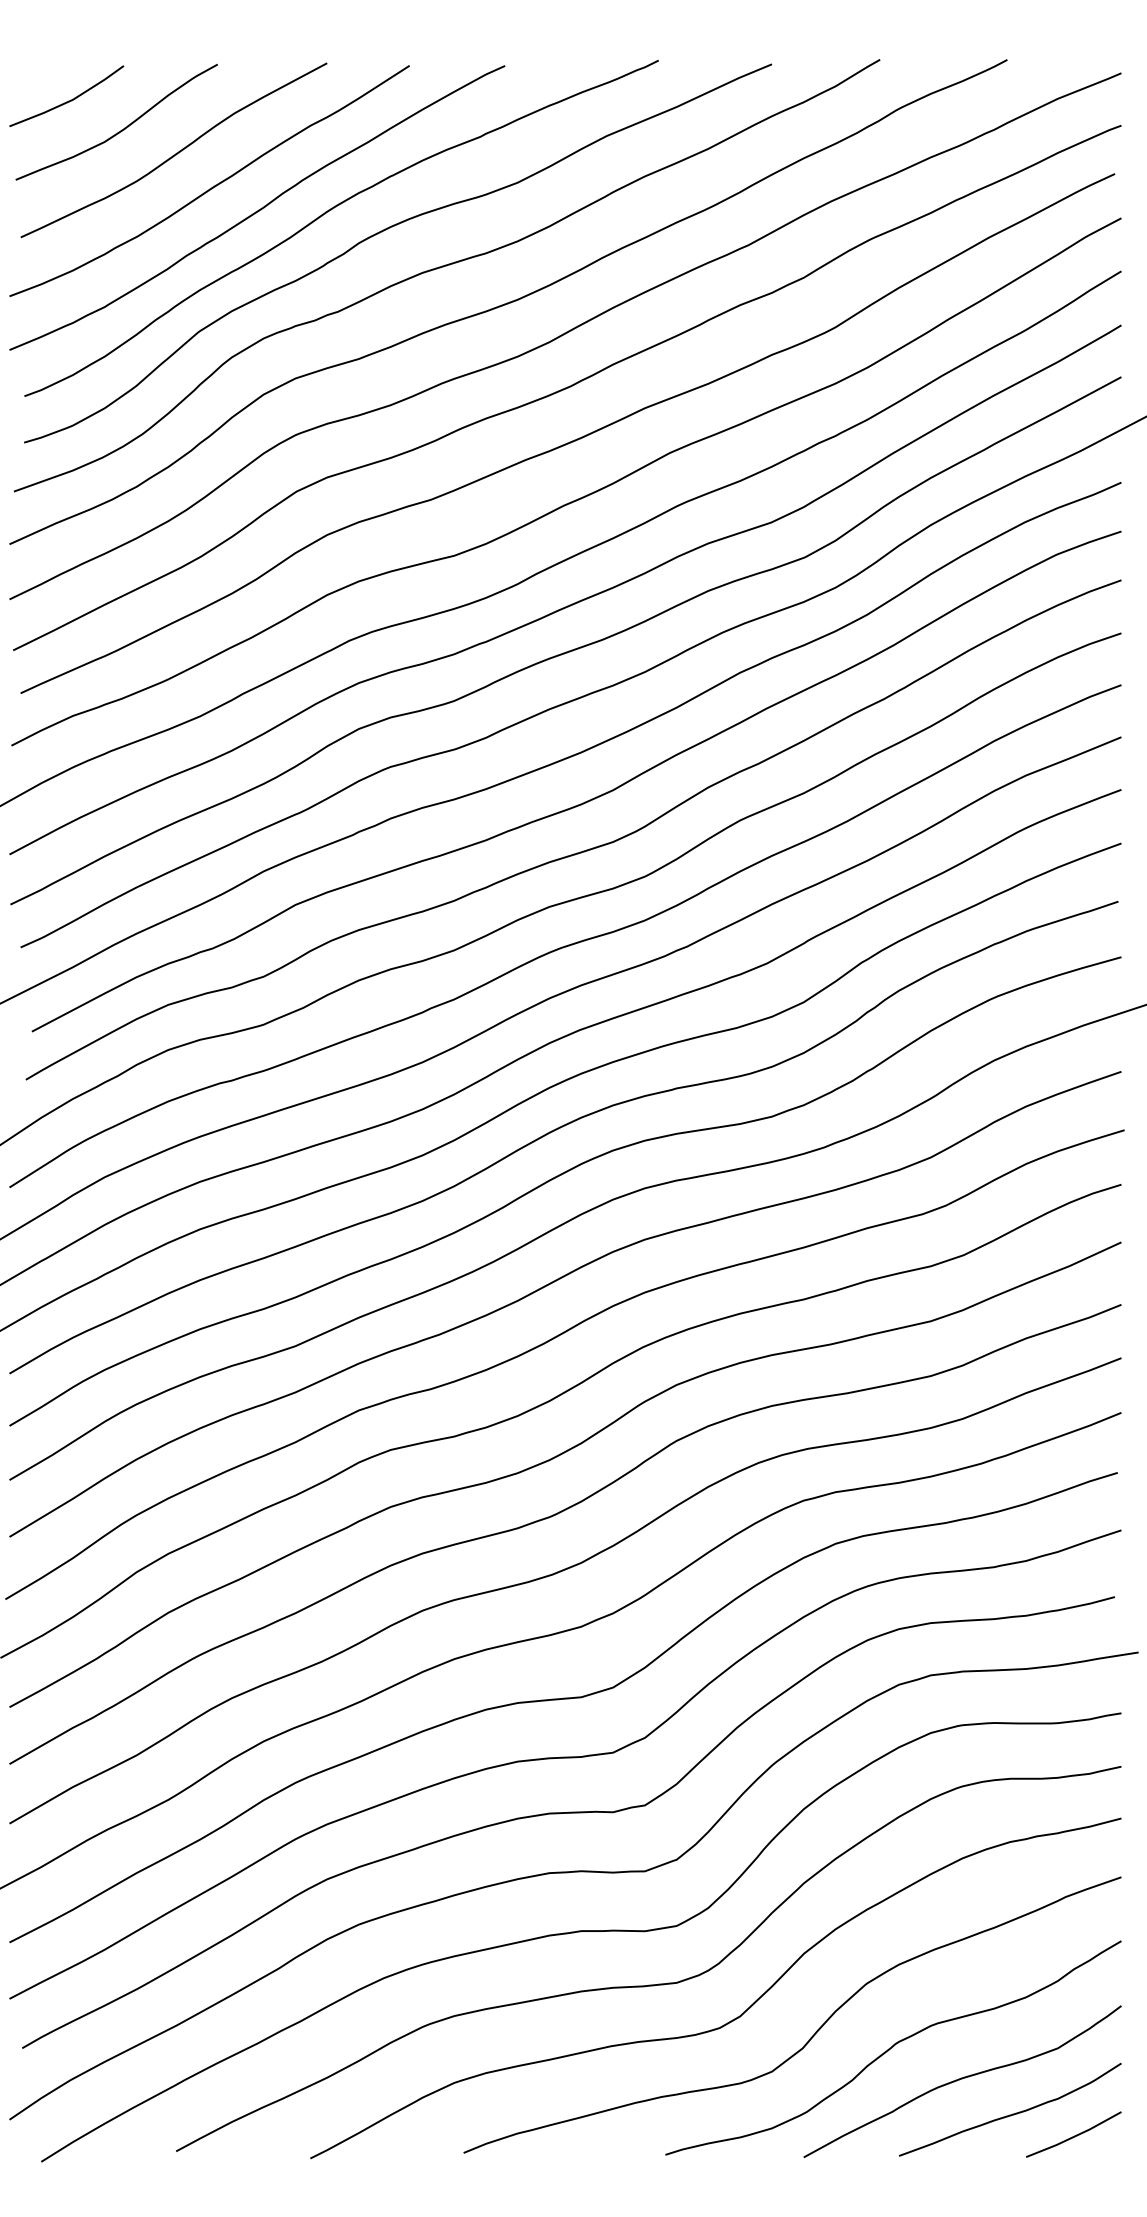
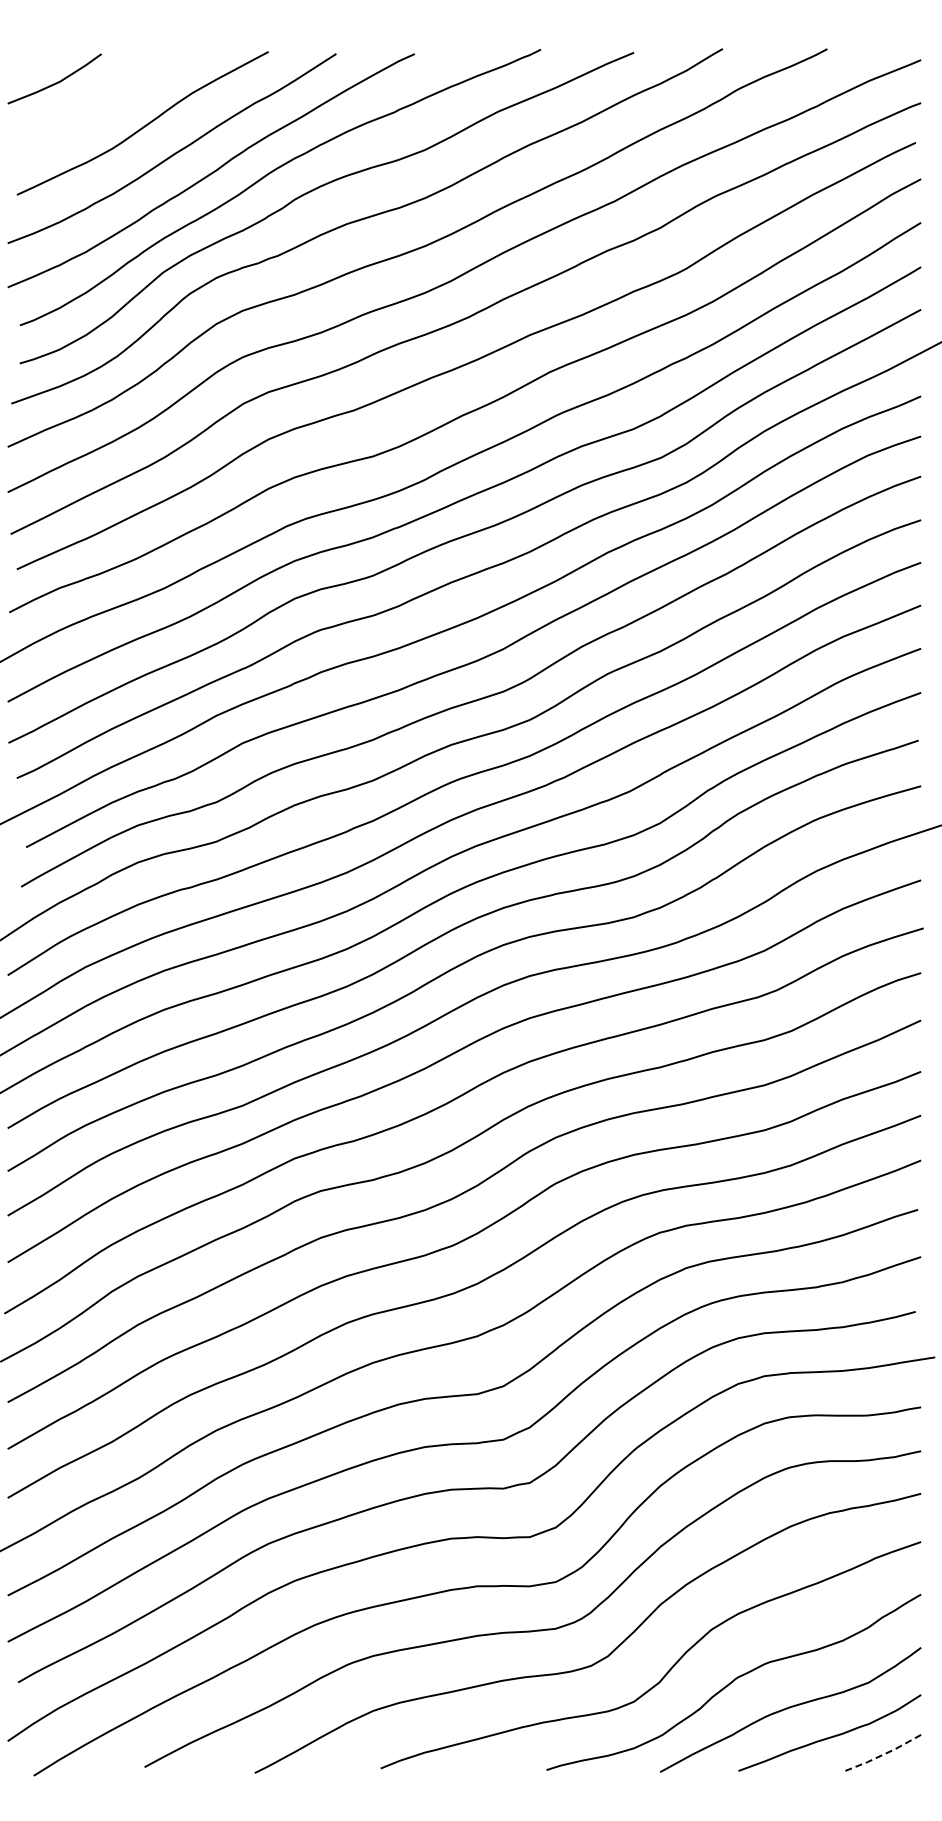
curve: (122, 128) -> (100, 105), removed
line: (1074, 2137) -> (882, 1755), solid -> dashed

